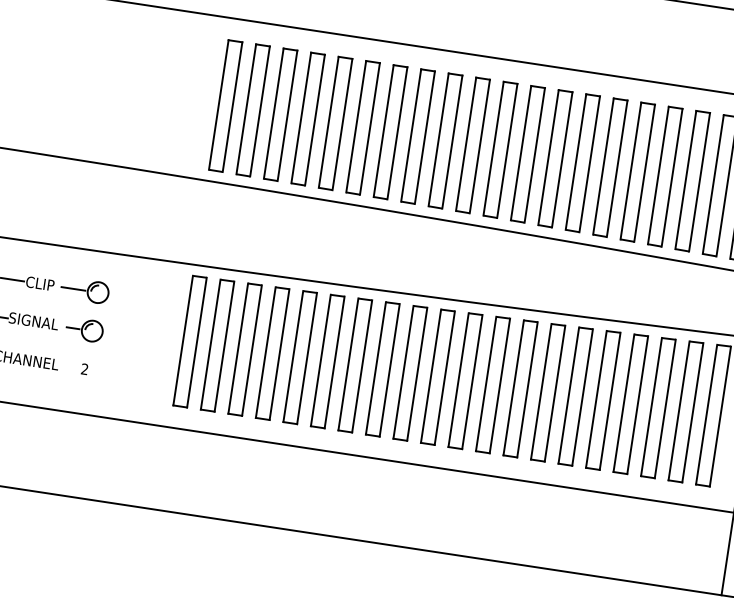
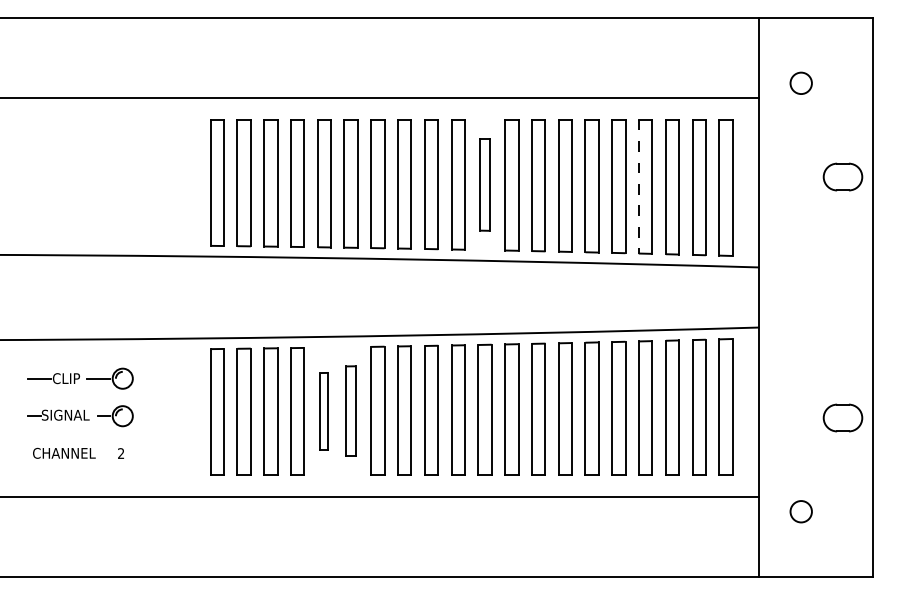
part: (499, 150) -> (484, 185), size x0.7
line: (657, 175) -> (638, 186), solid -> dashed
part: (300, 356) -> (324, 410), size x0.6
part: (327, 360) -> (350, 410), size x0.7

